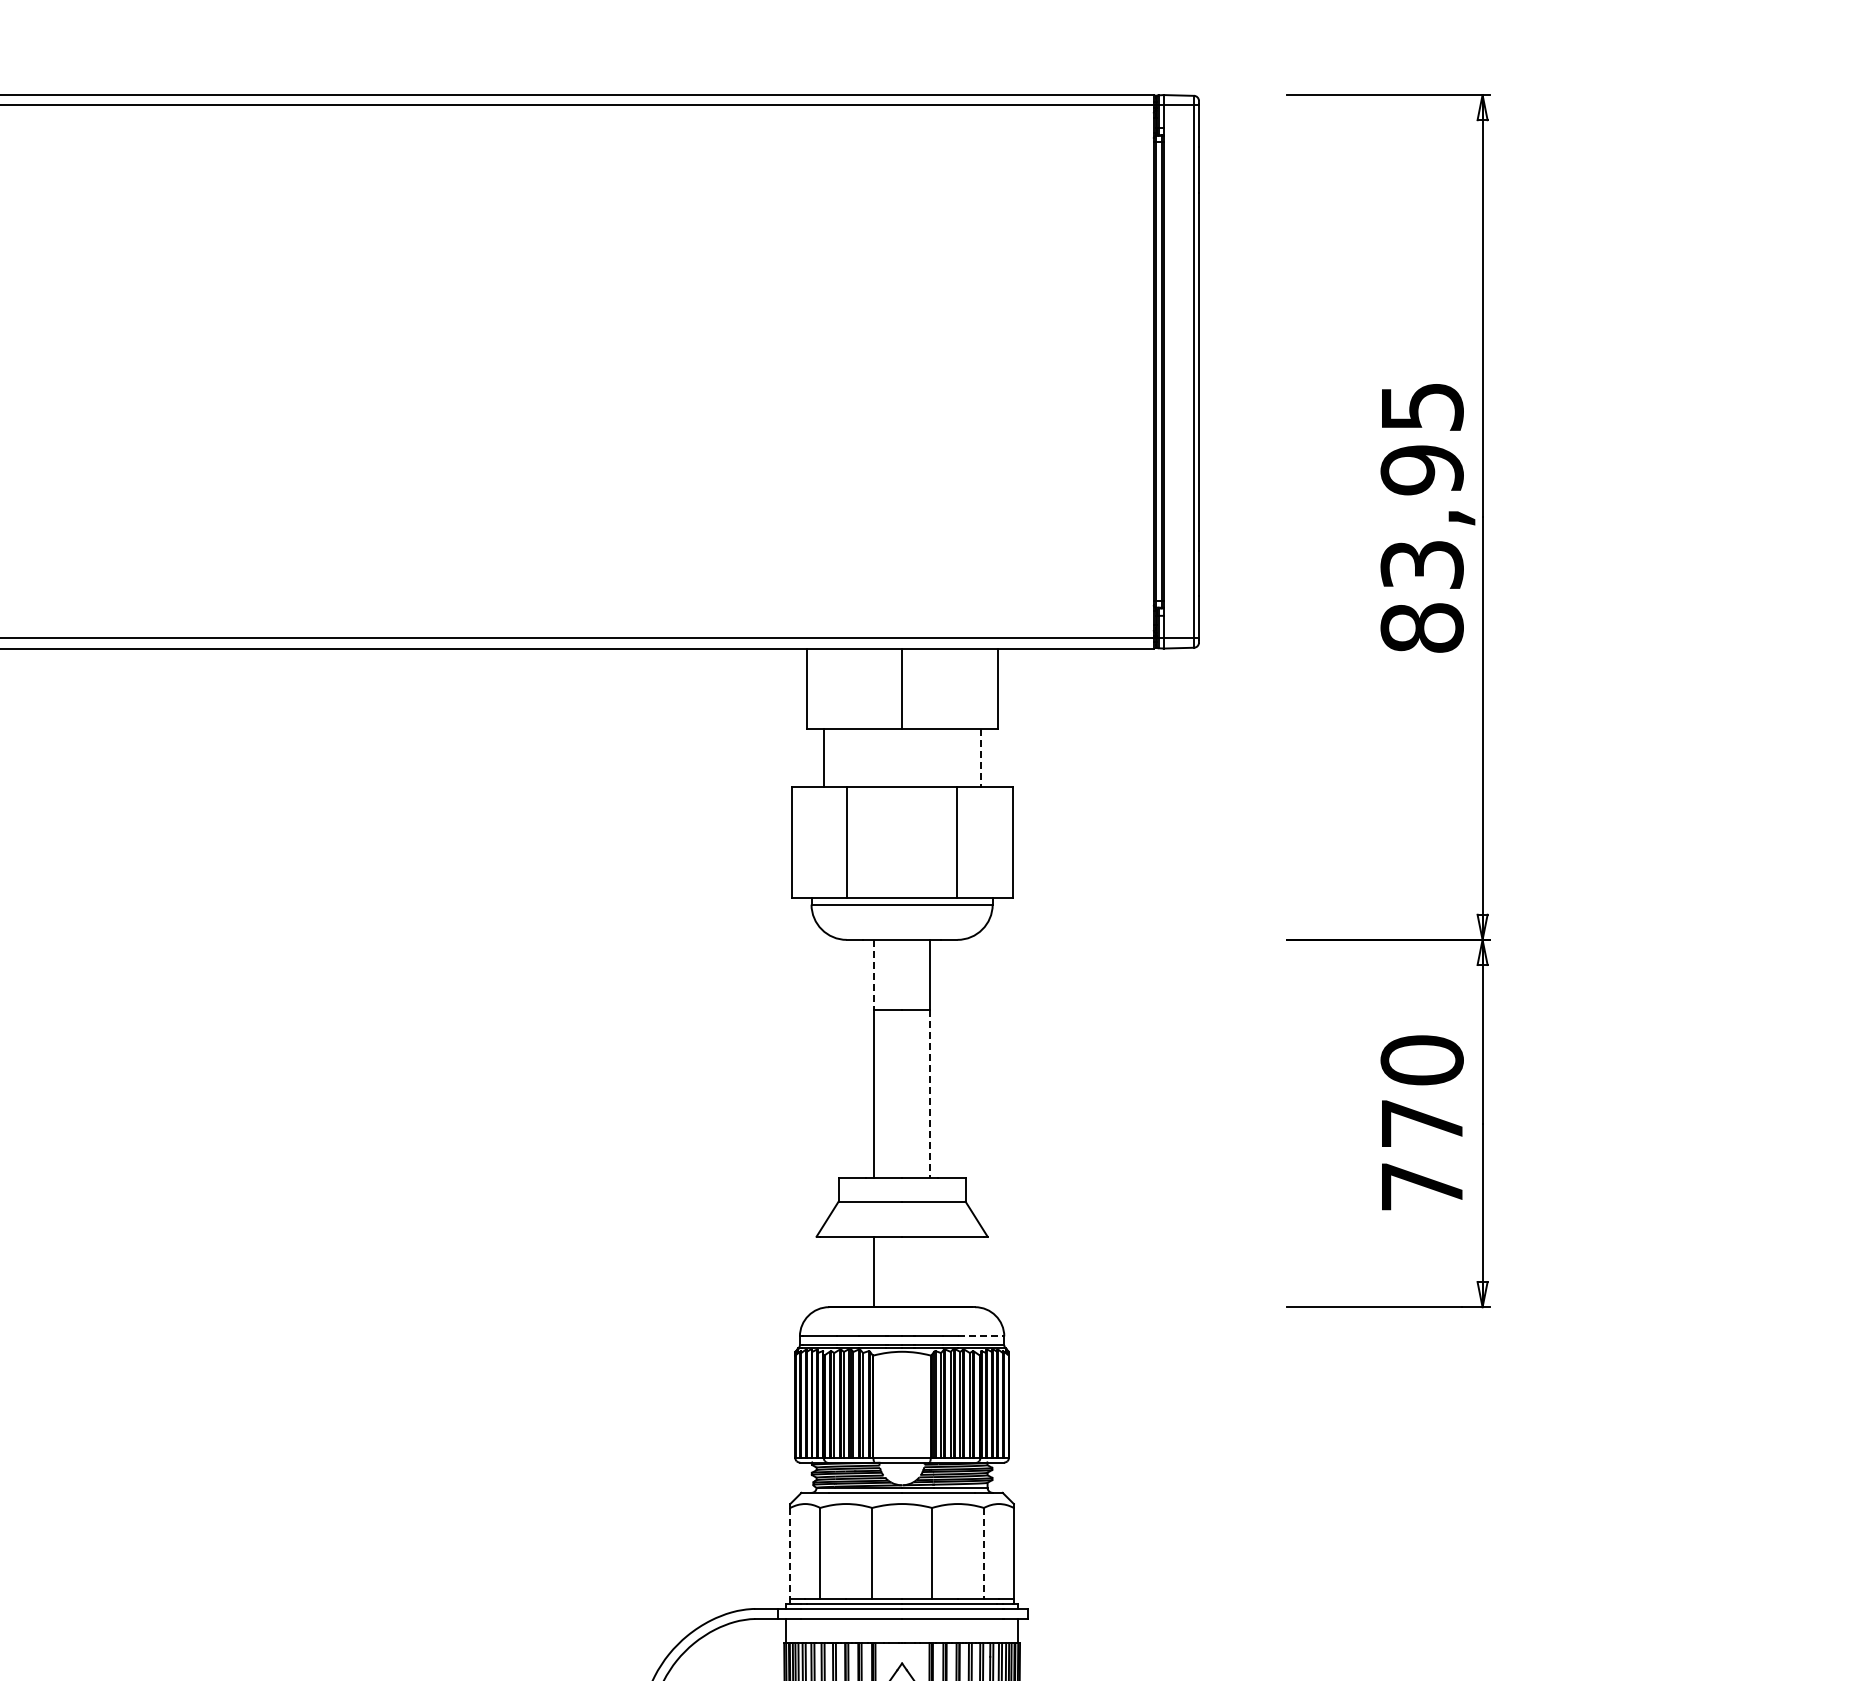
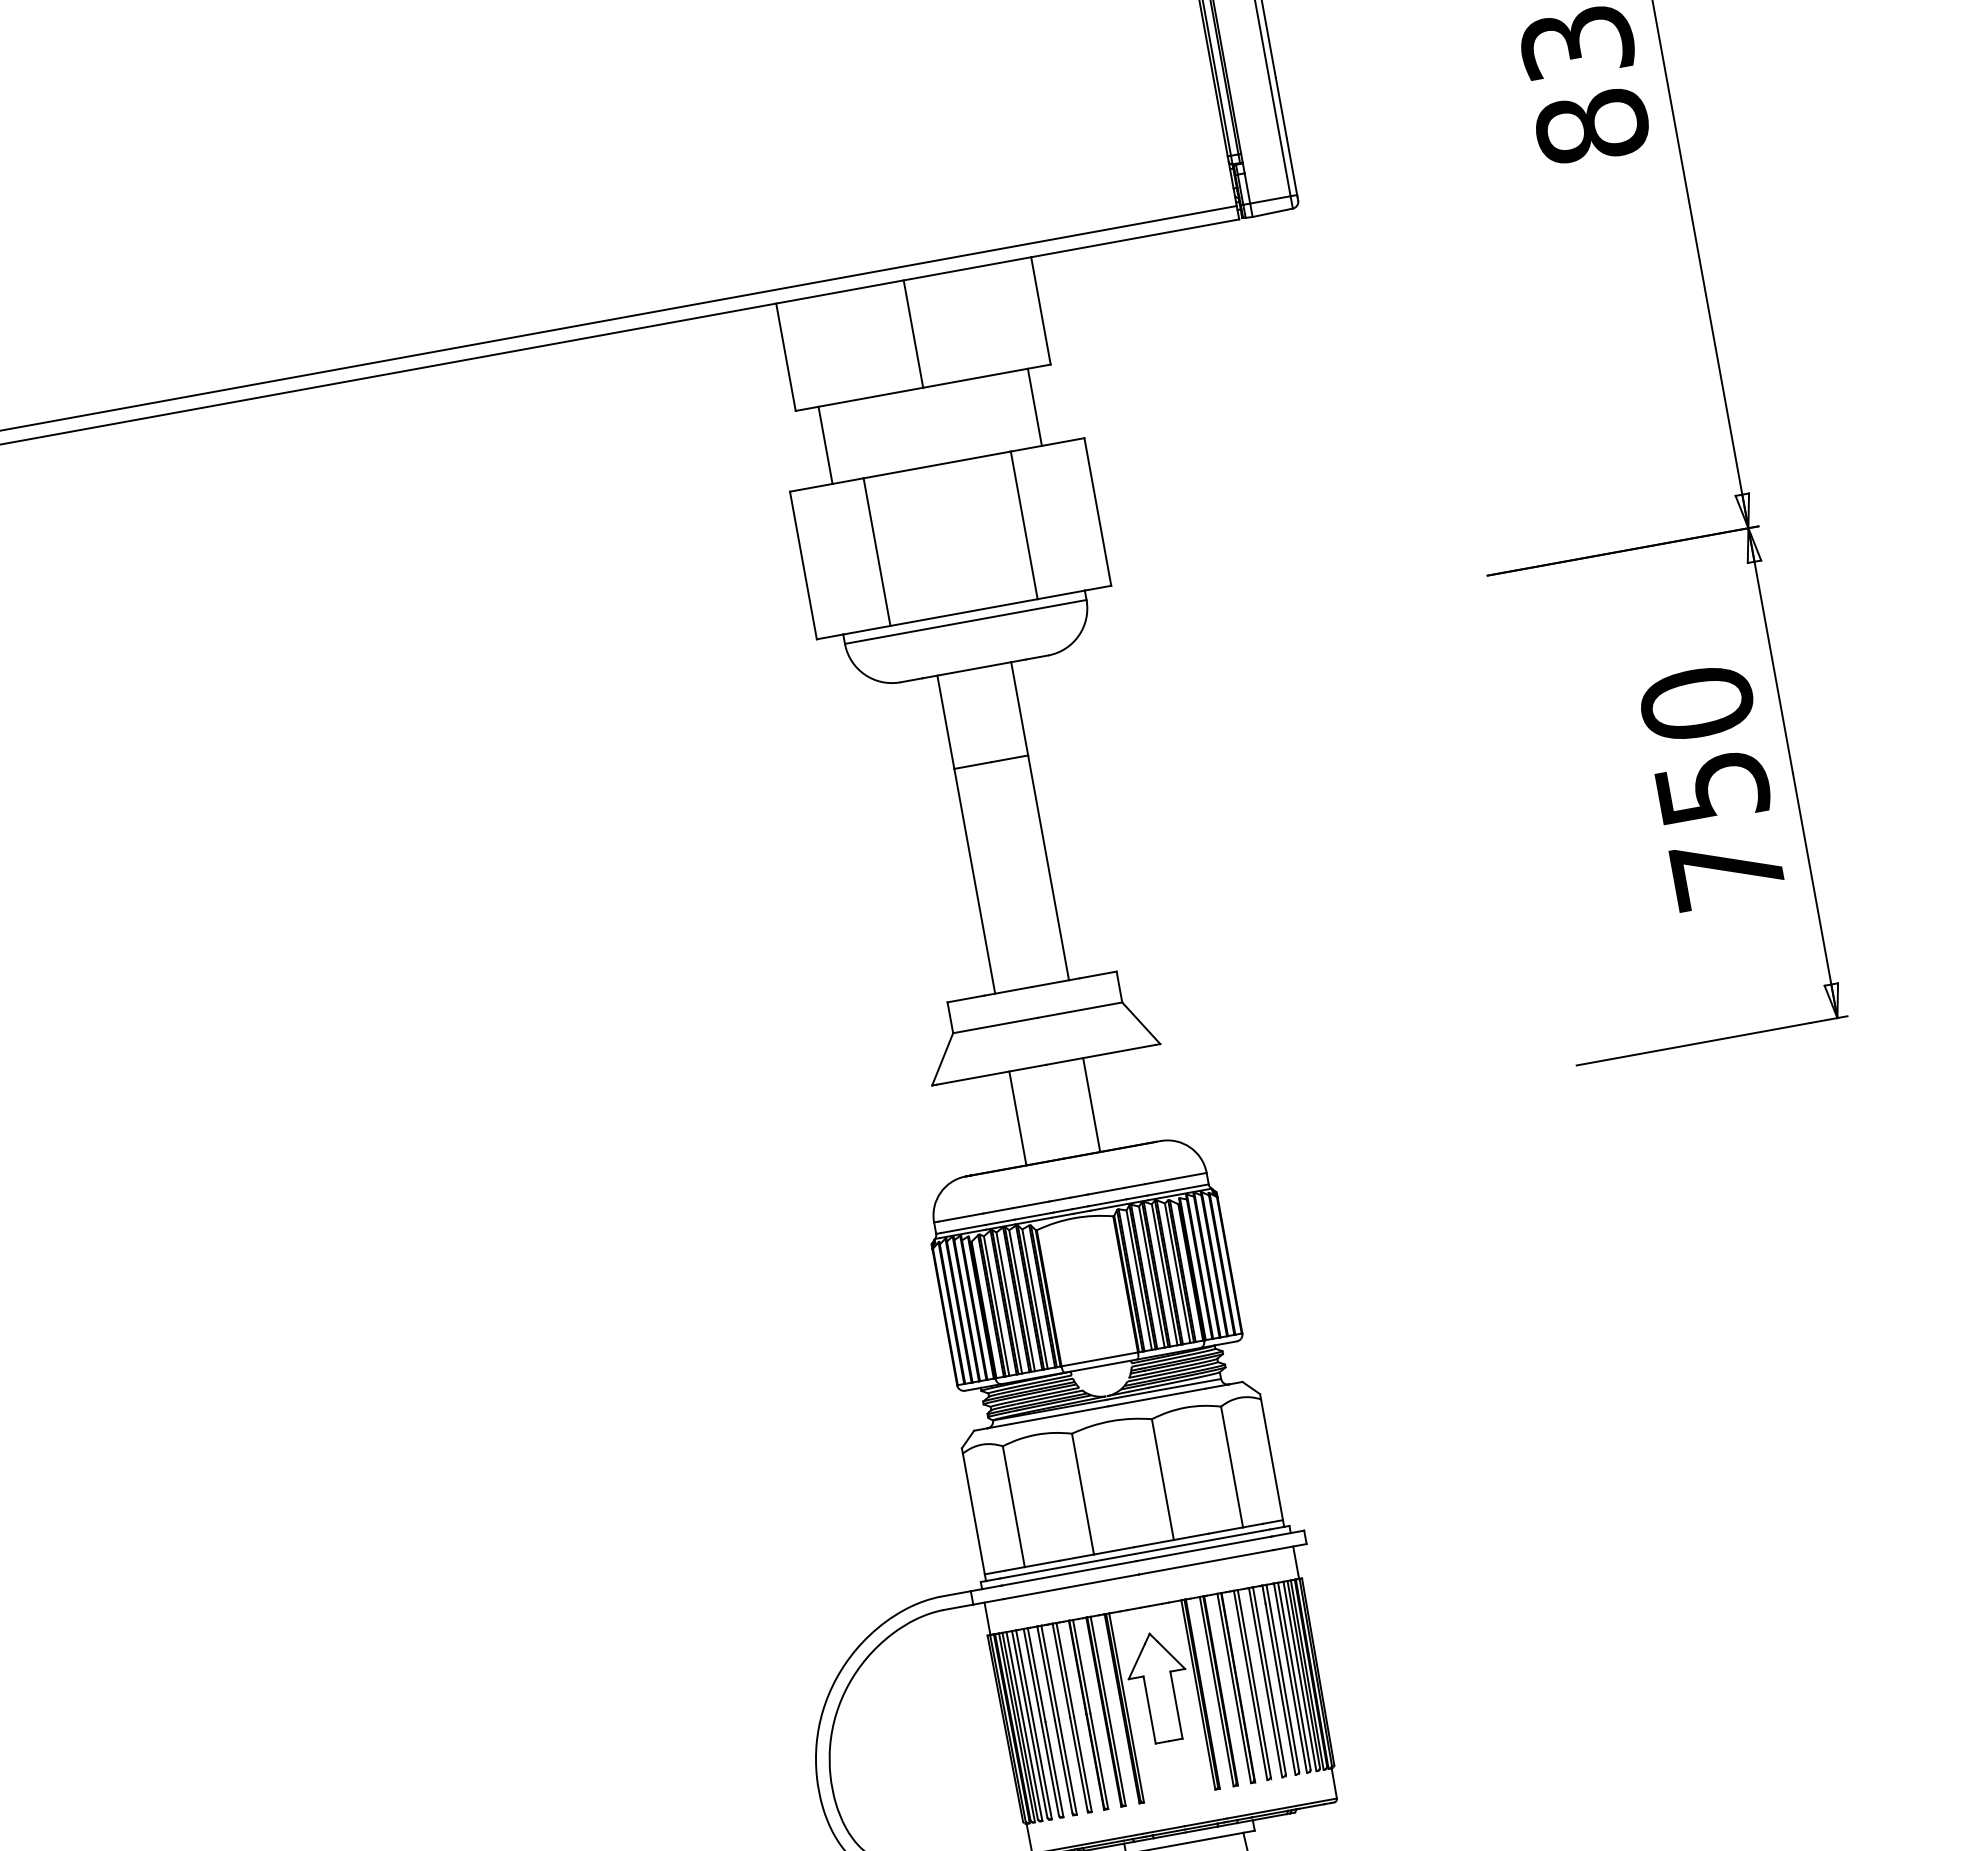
line: (980, 757) -> (1034, 406), dashed -> solid
line: (874, 974) -> (945, 721), dashed -> solid
line: (929, 1094) -> (1048, 868), dashed -> solid
text: (1422, 1123) -> (1712, 787), 770 -> 750
line: (929, 1271) -> (1091, 1104), added
line: (981, 1336) -> (1176, 1178), dashed -> solid
line: (790, 1553) -> (974, 1514), dashed -> solid
line: (983, 1553) -> (1231, 1467), dashed -> solid

